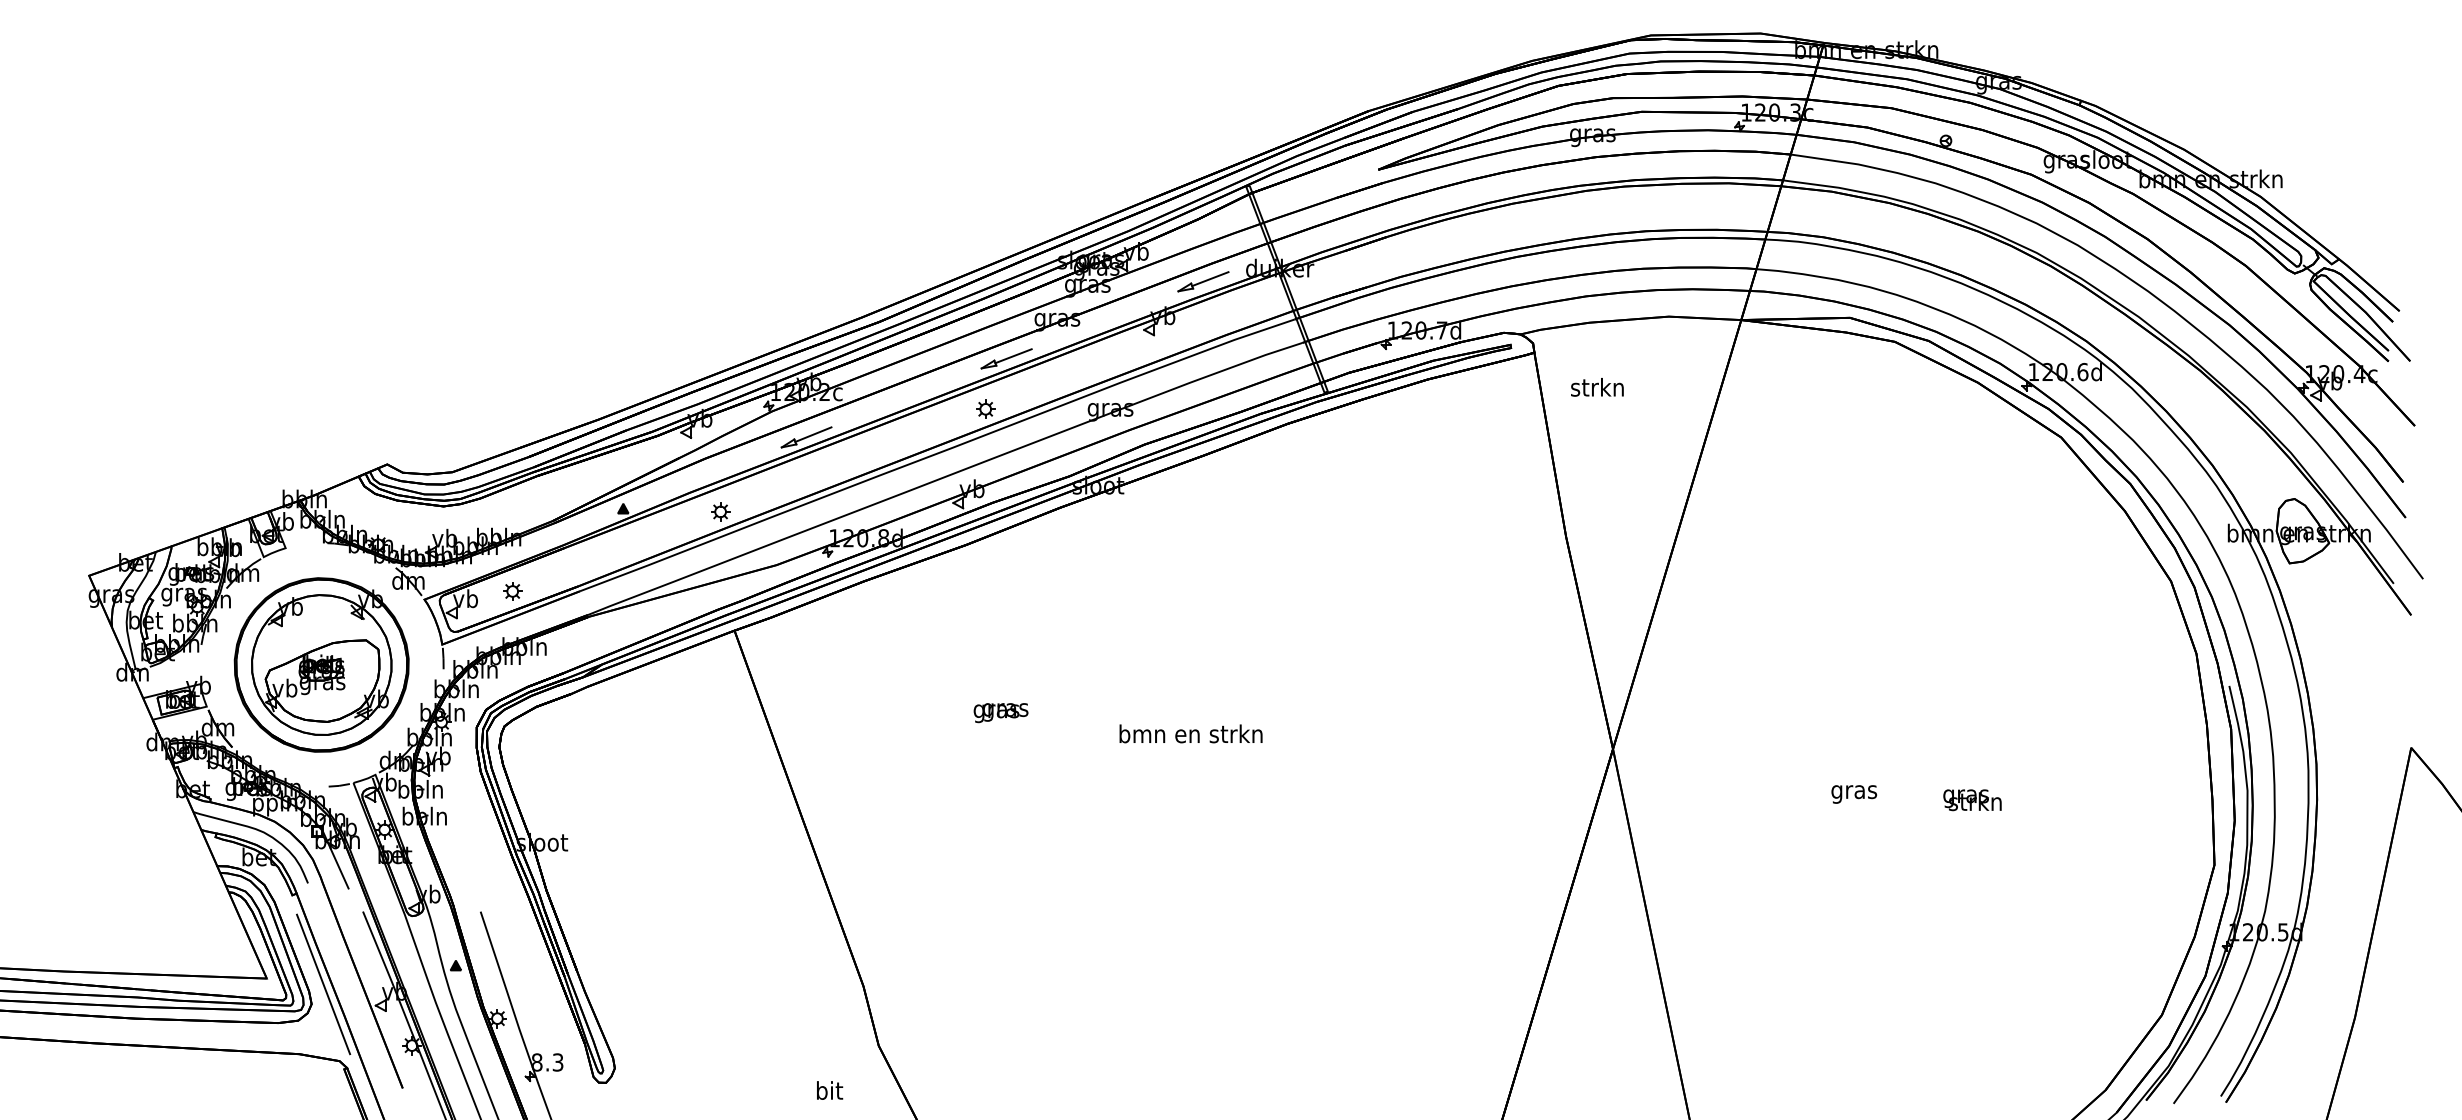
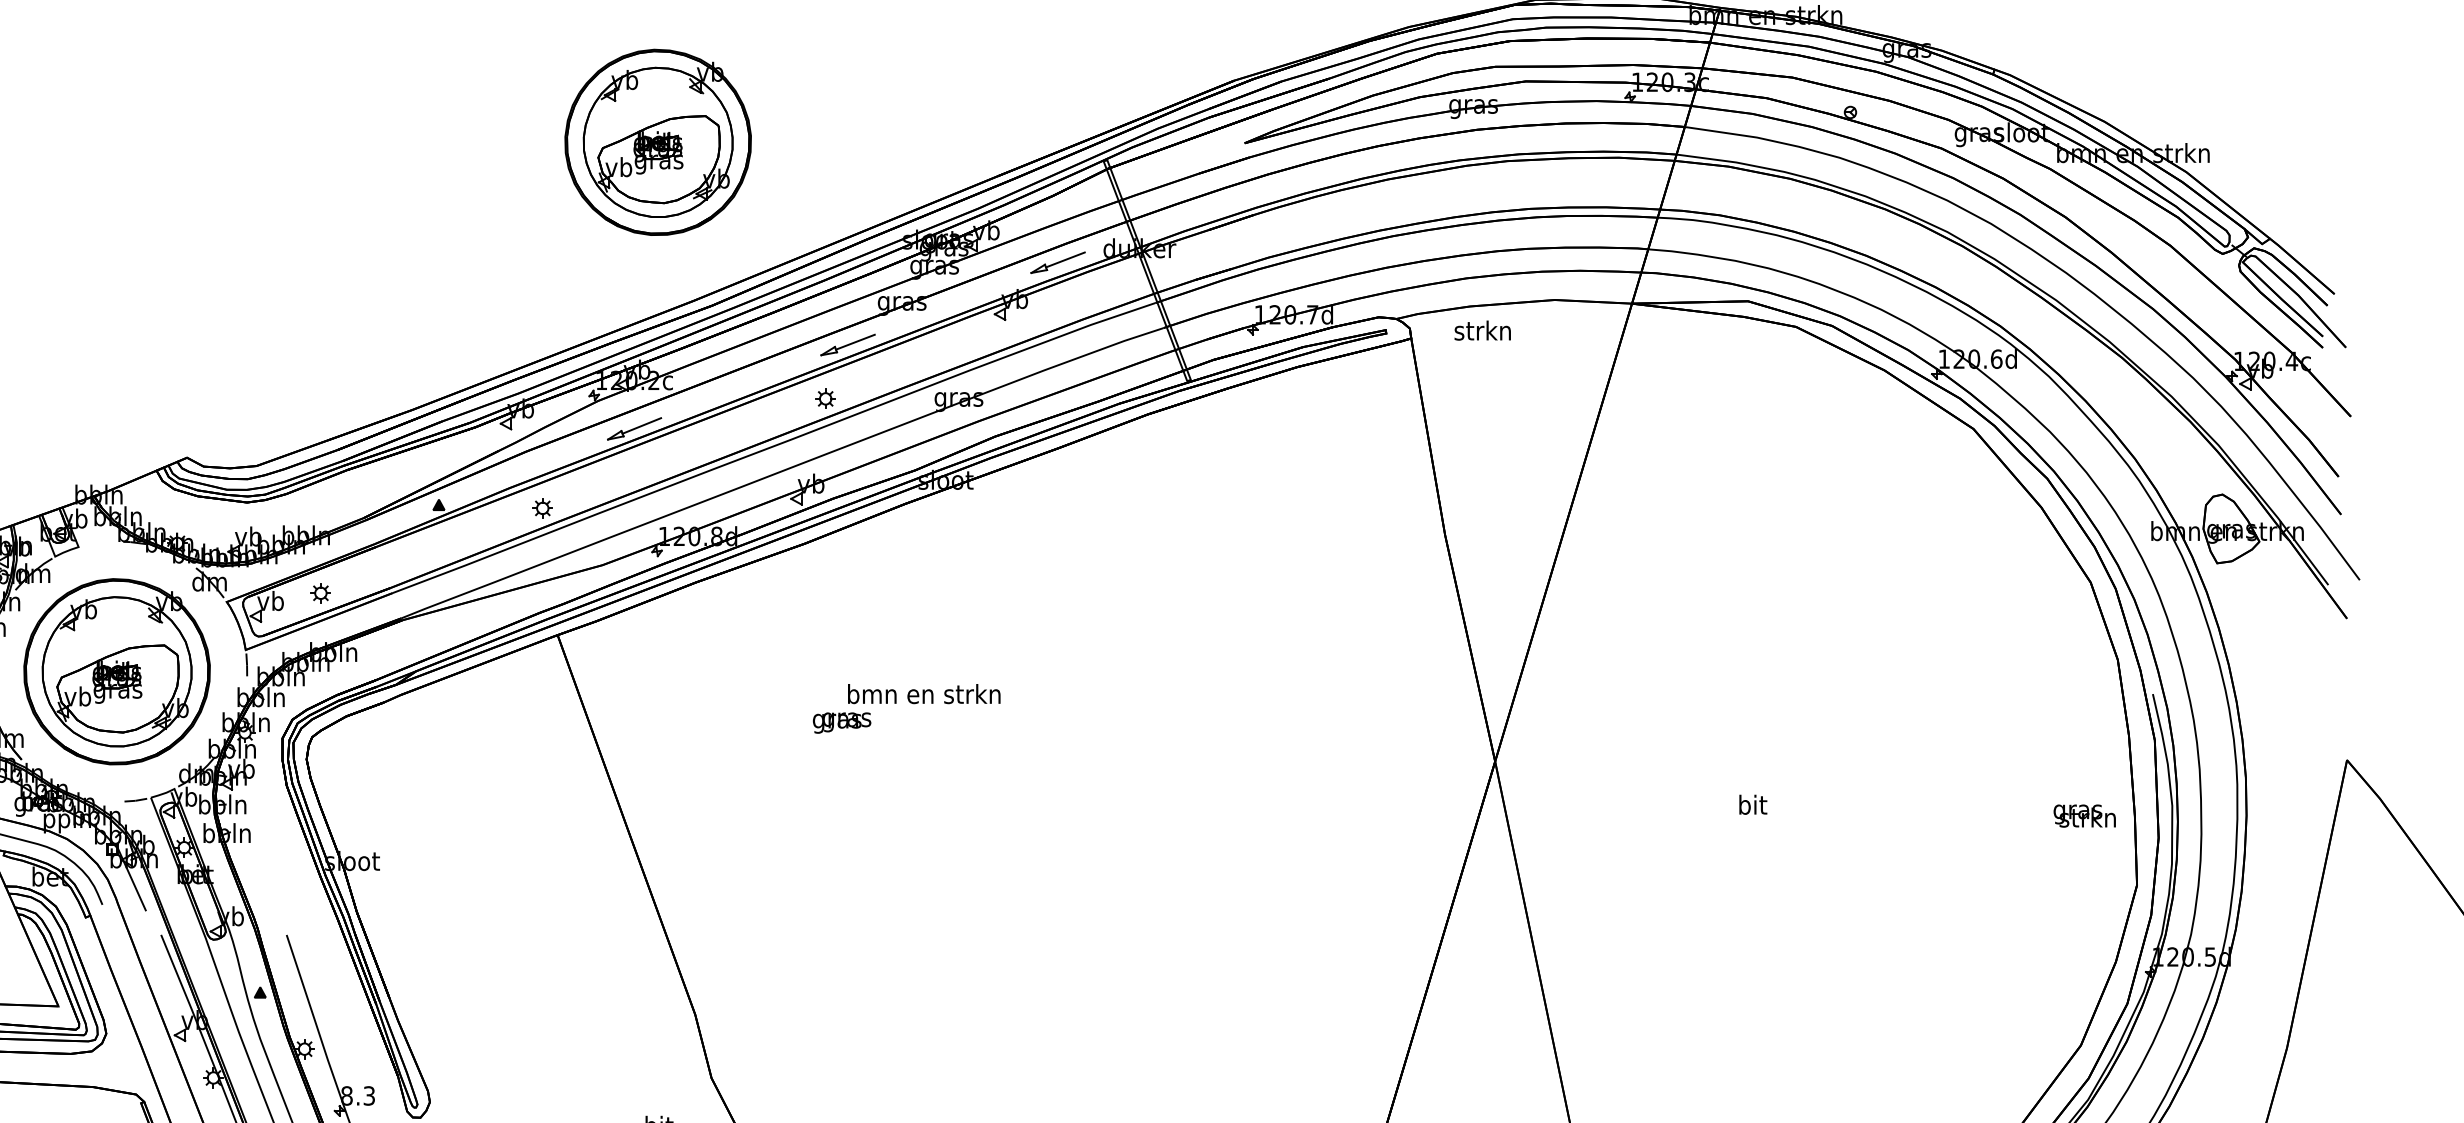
part: (828, 168) -> (657, 141), added
text: (1597, 387) -> (1482, 330), moved
text: (1190, 733) -> (923, 693), moved
text: (1854, 791) -> (1752, 806), gras -> bit
text: (1972, 800) -> (2084, 816), moved
line: (323, 984) -> (118, 1012), removed

